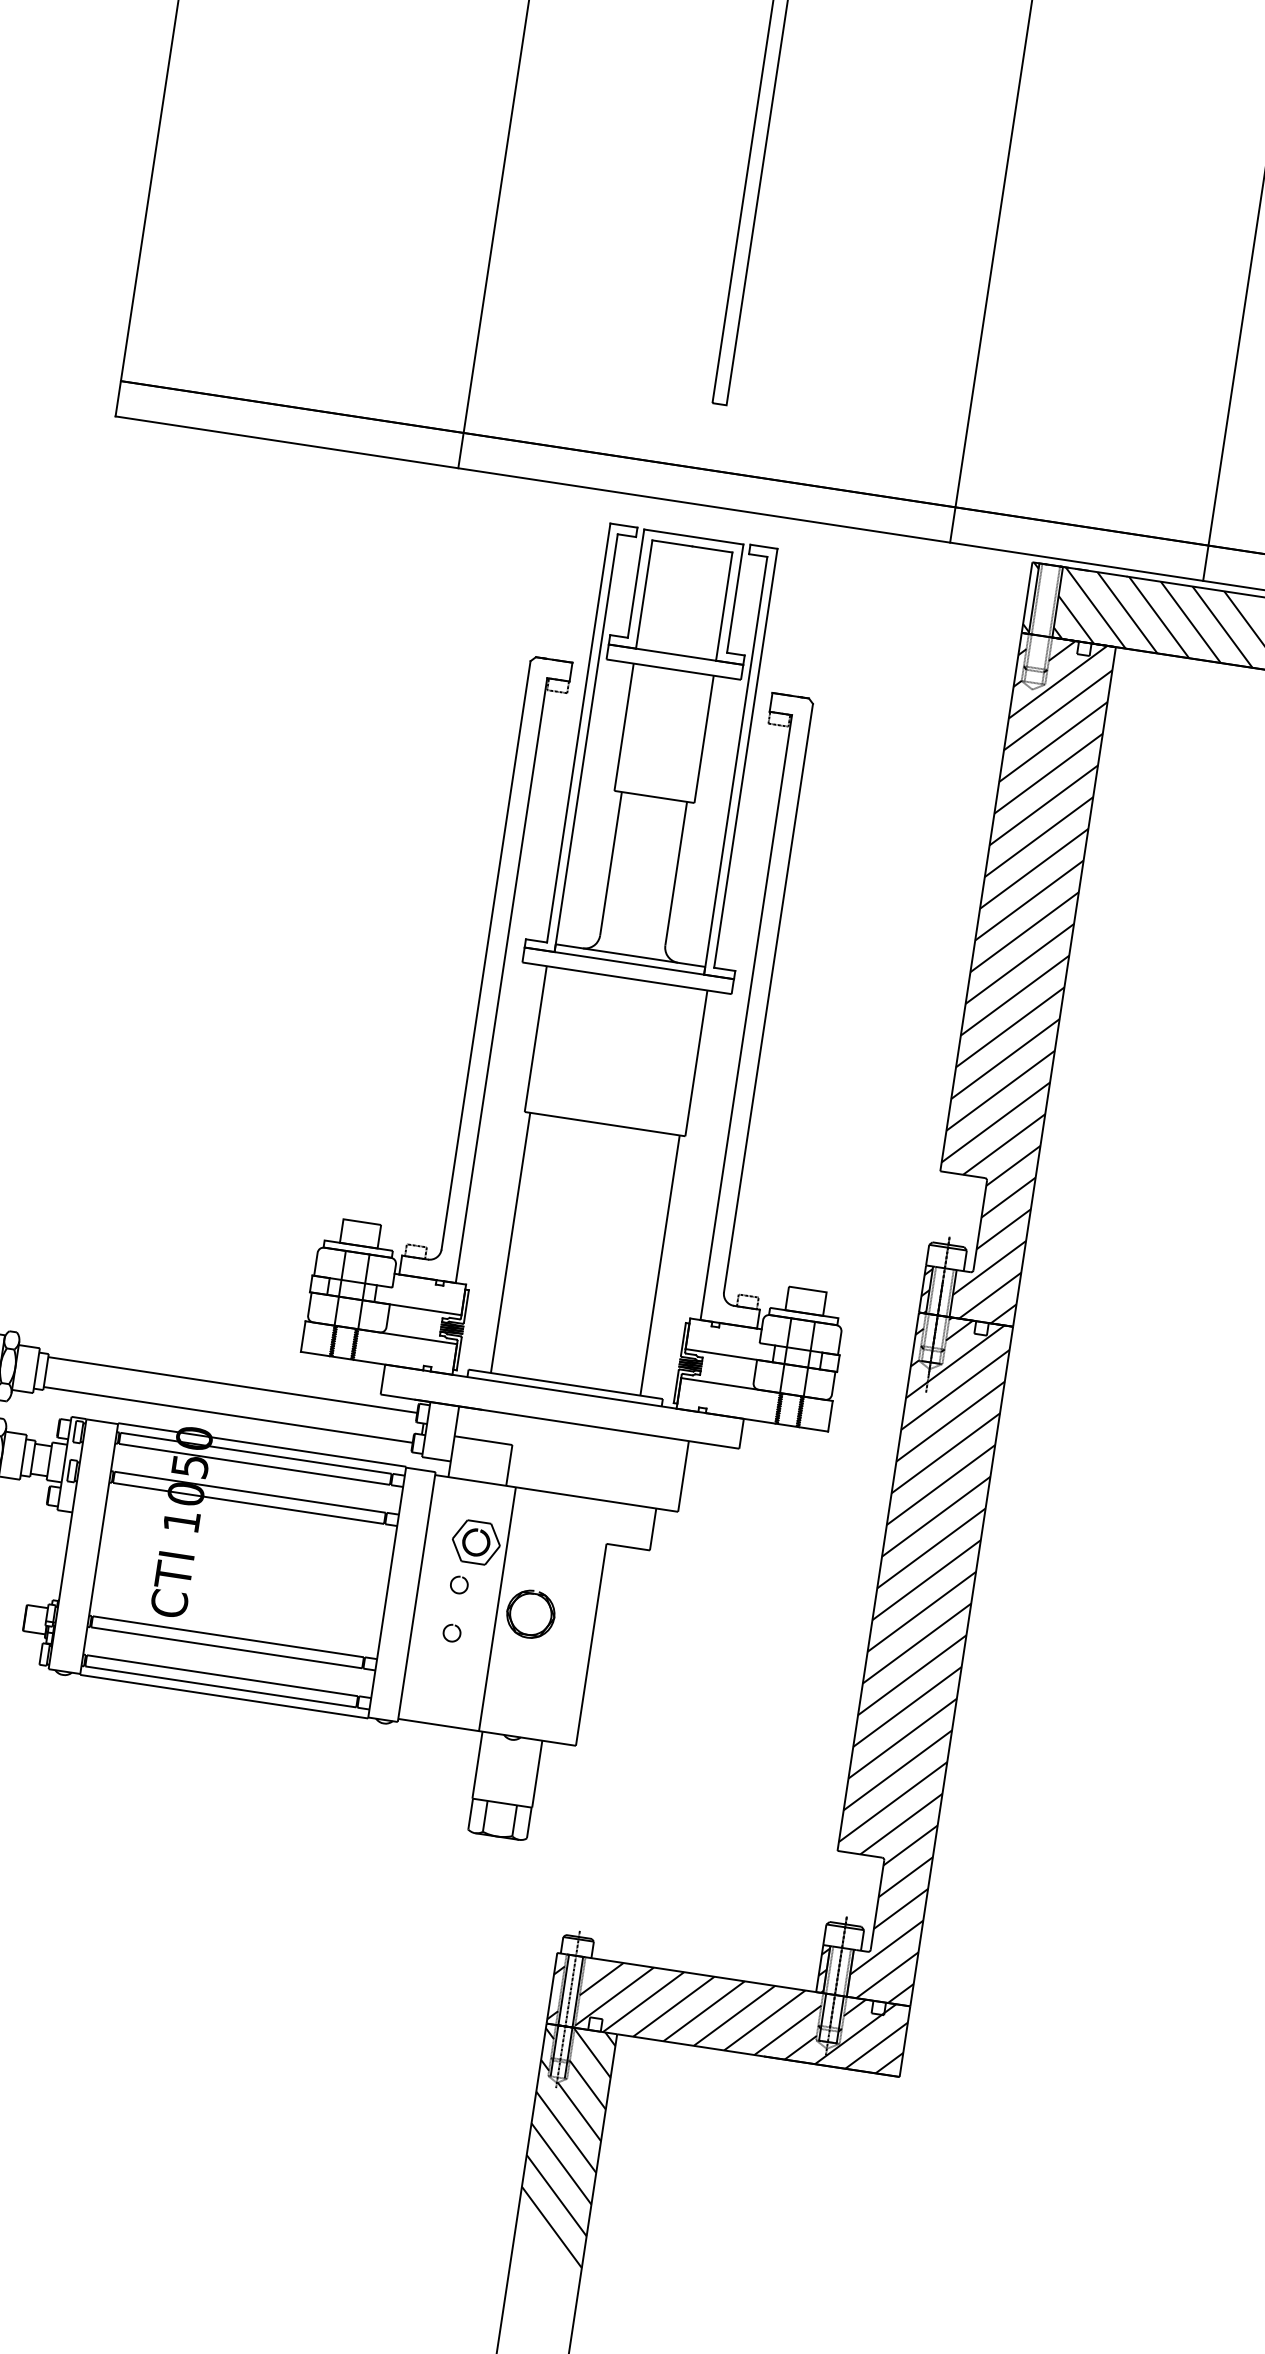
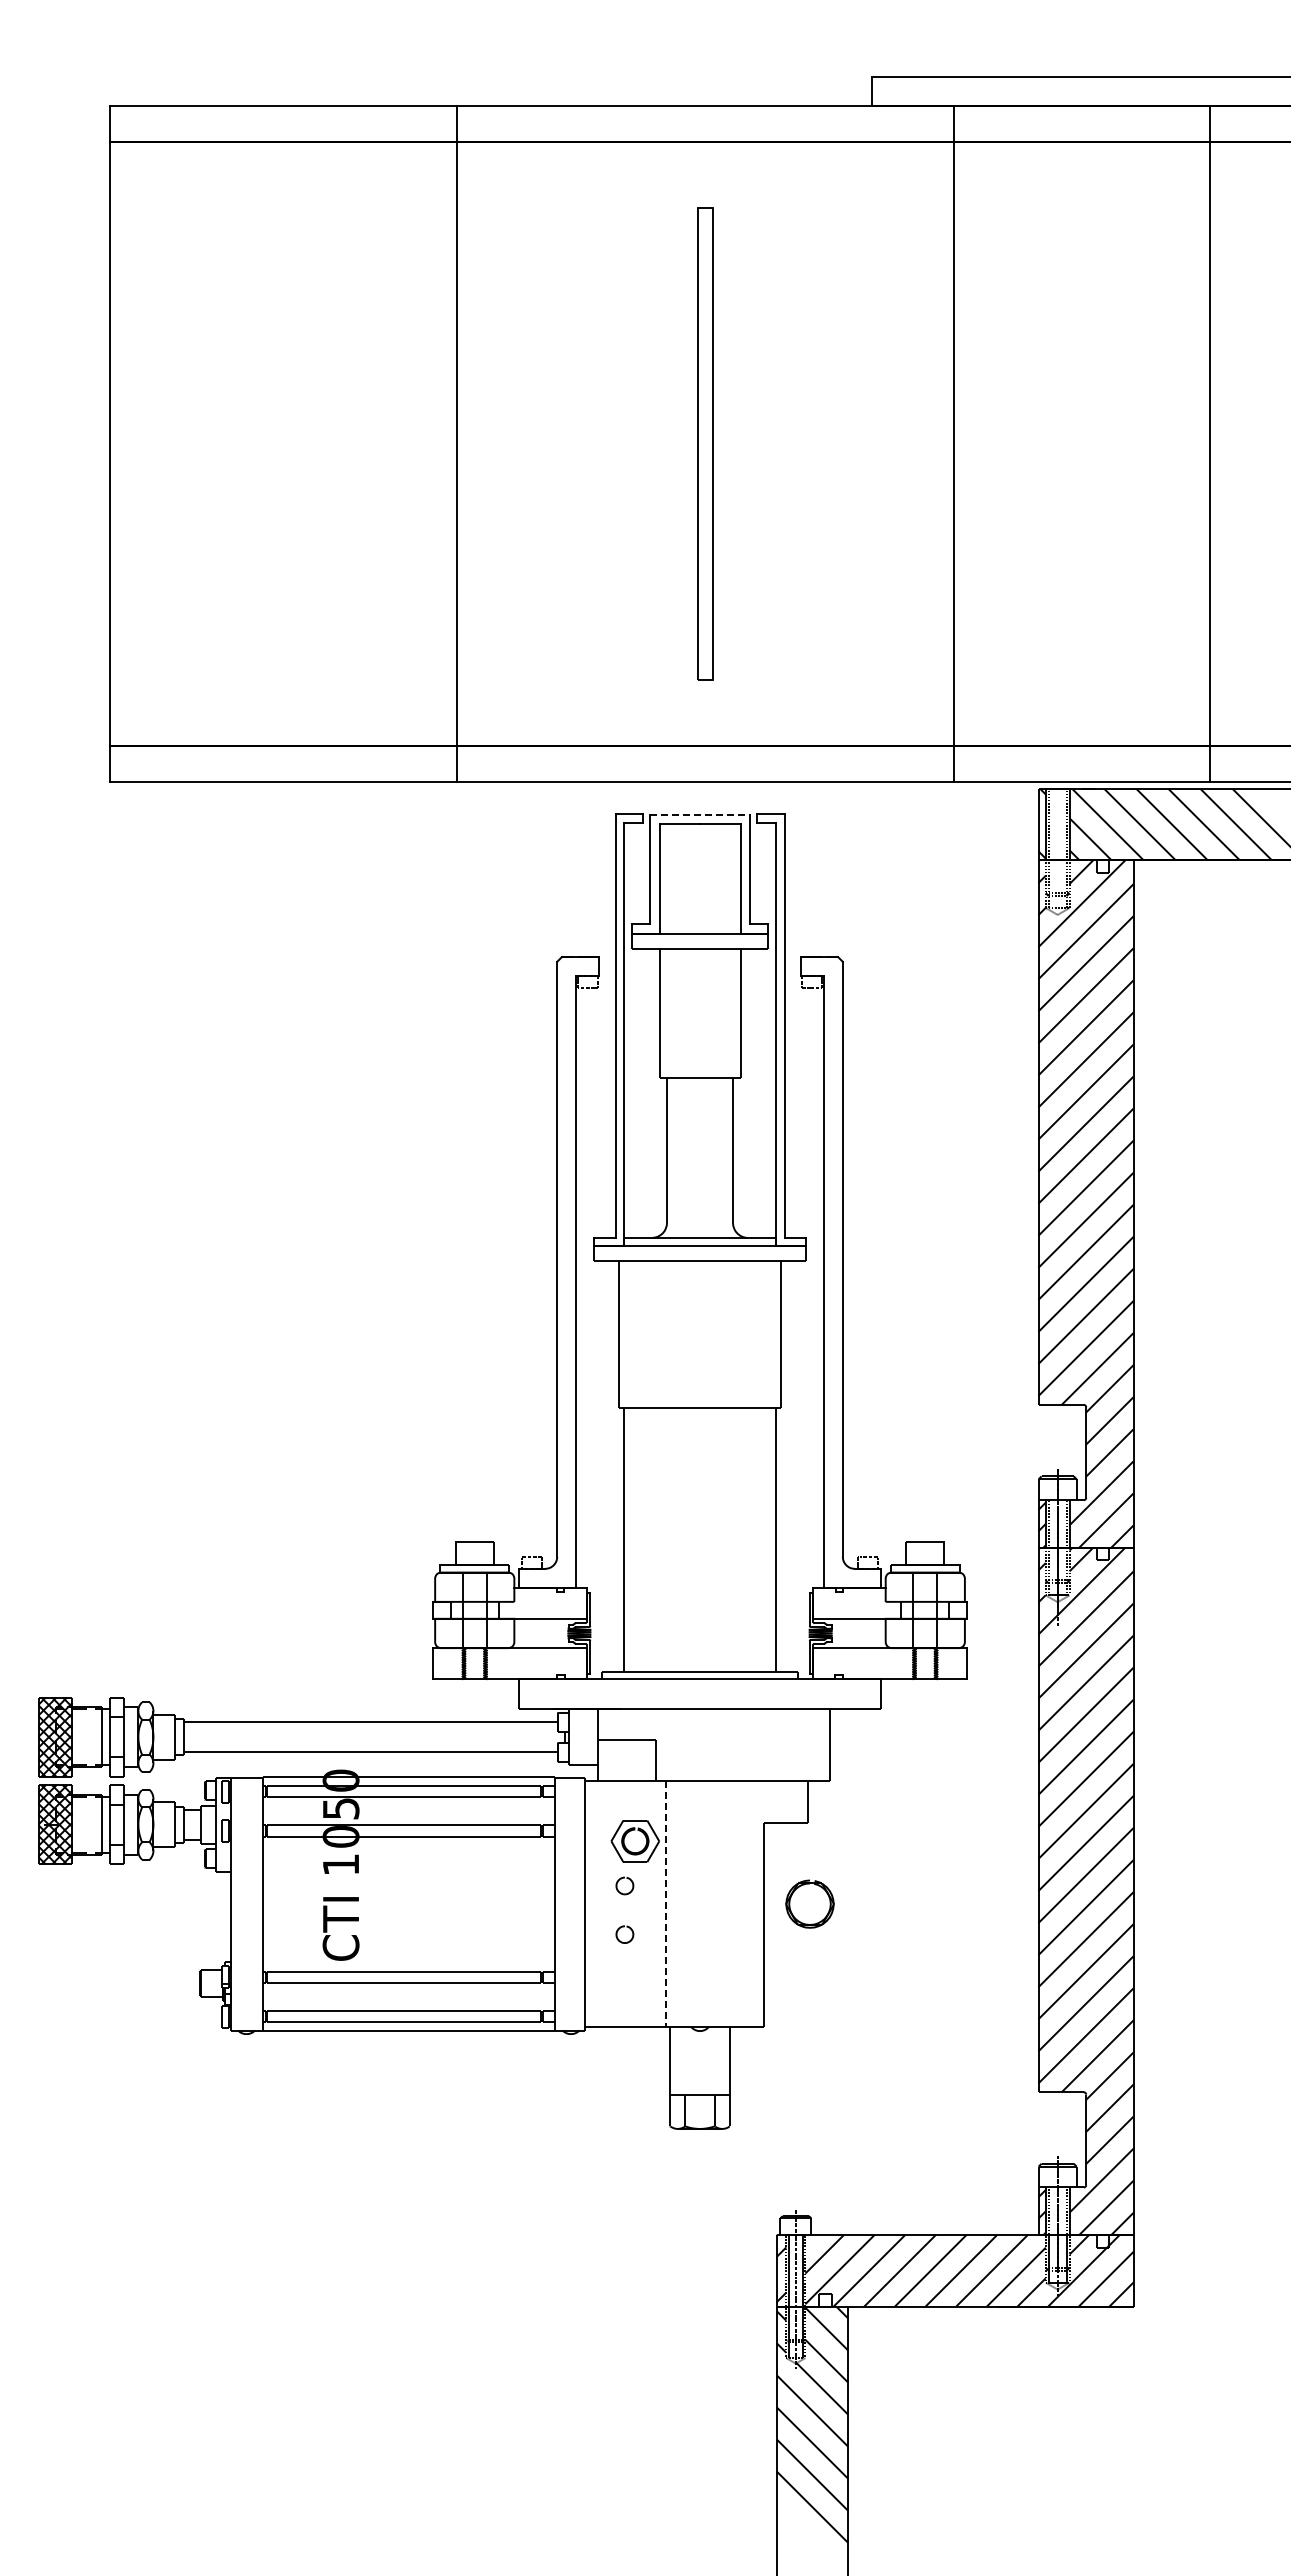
line: (694, 536) -> (700, 814), solid -> dashed
line: (497, 1609) -> (666, 1904), solid -> dashed
part: (530, 1613) -> (809, 1903), moved

